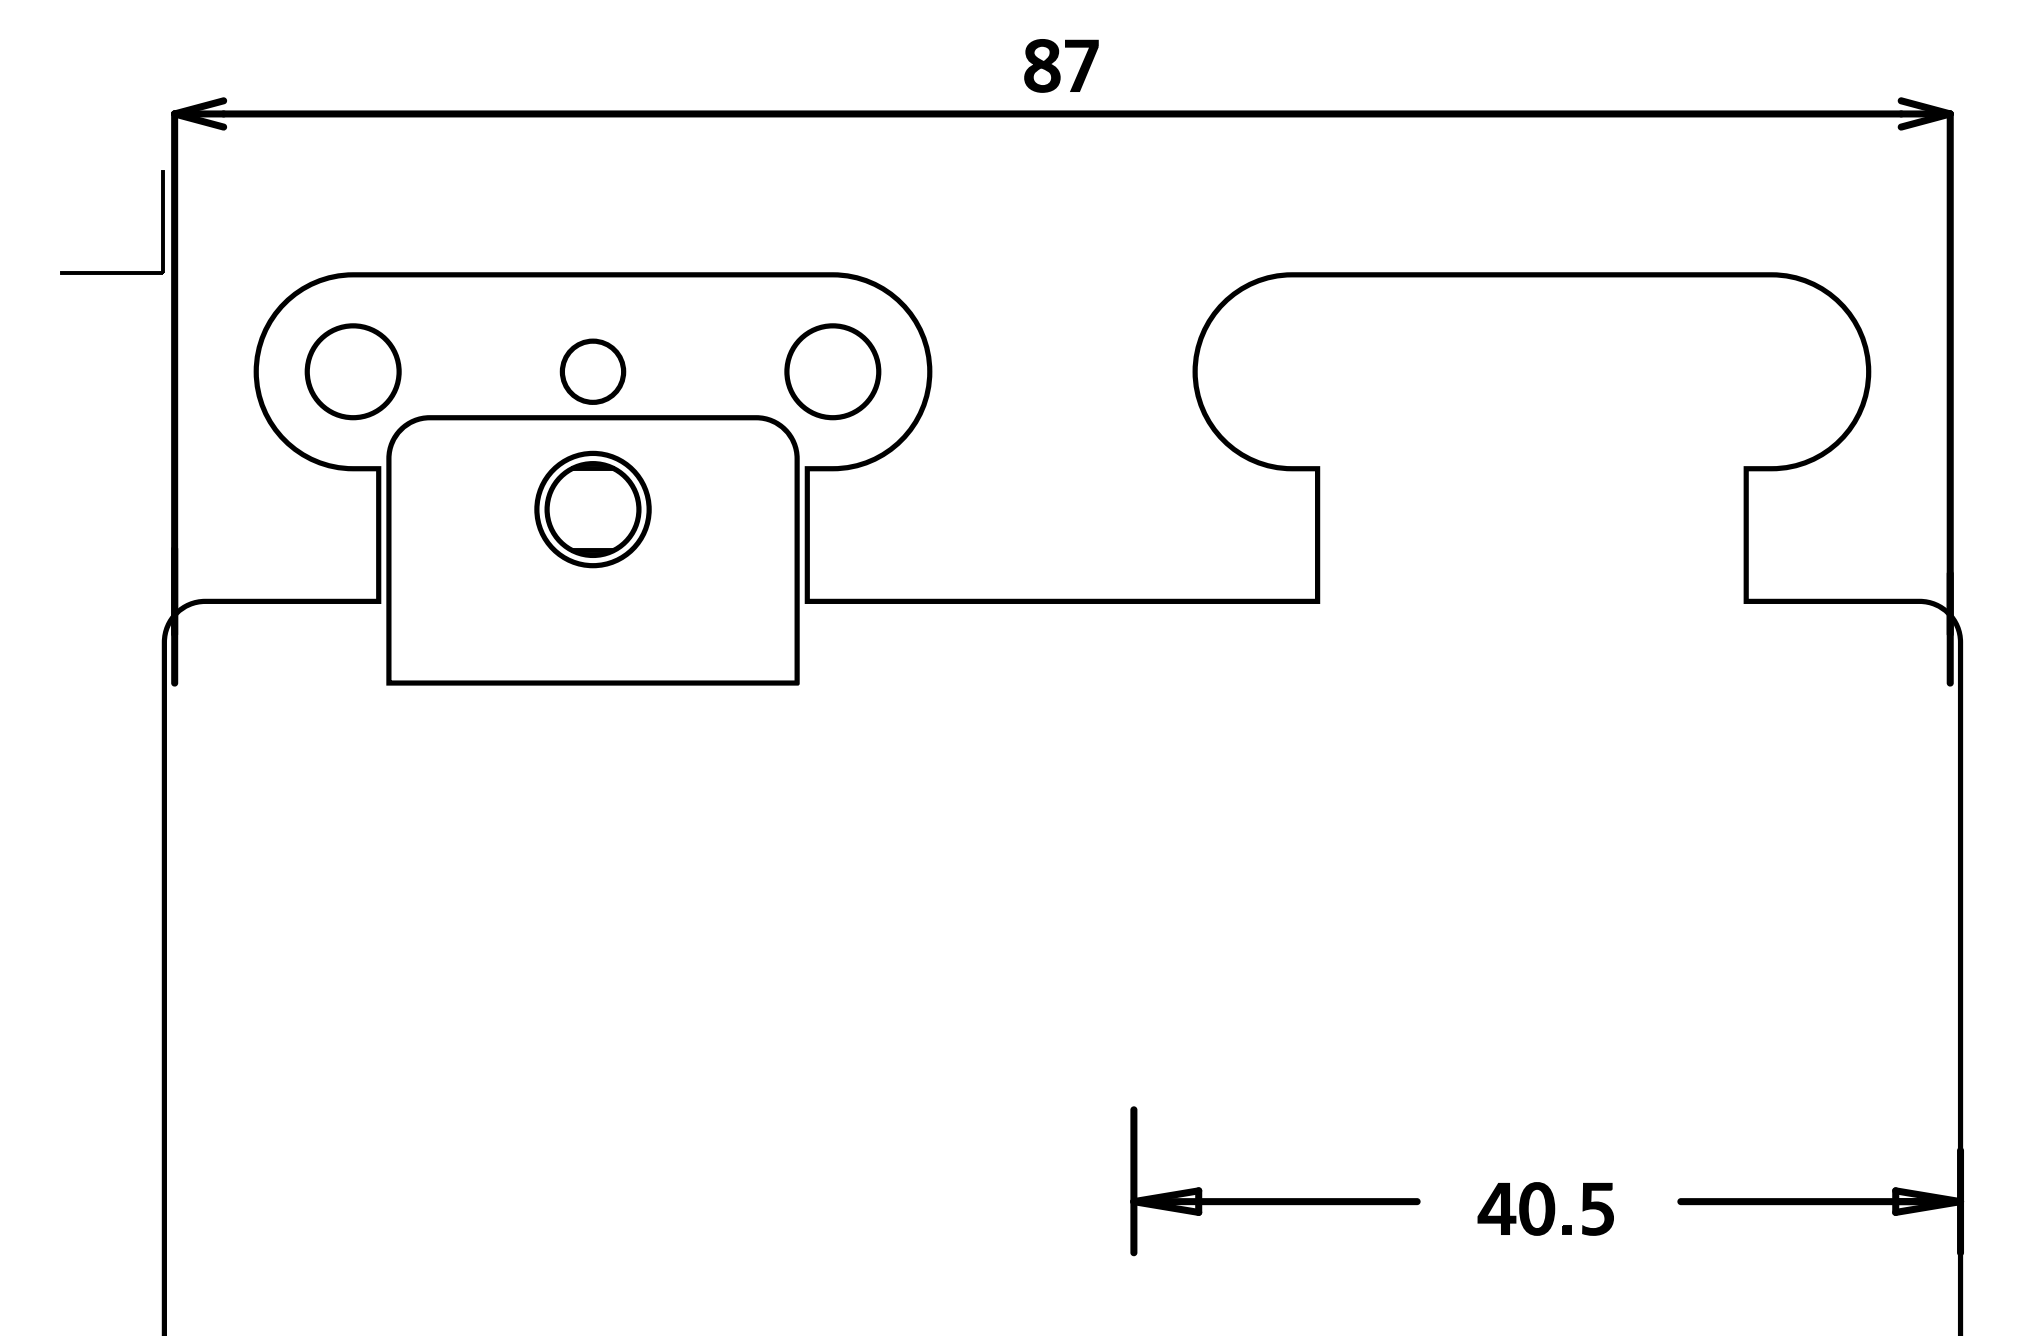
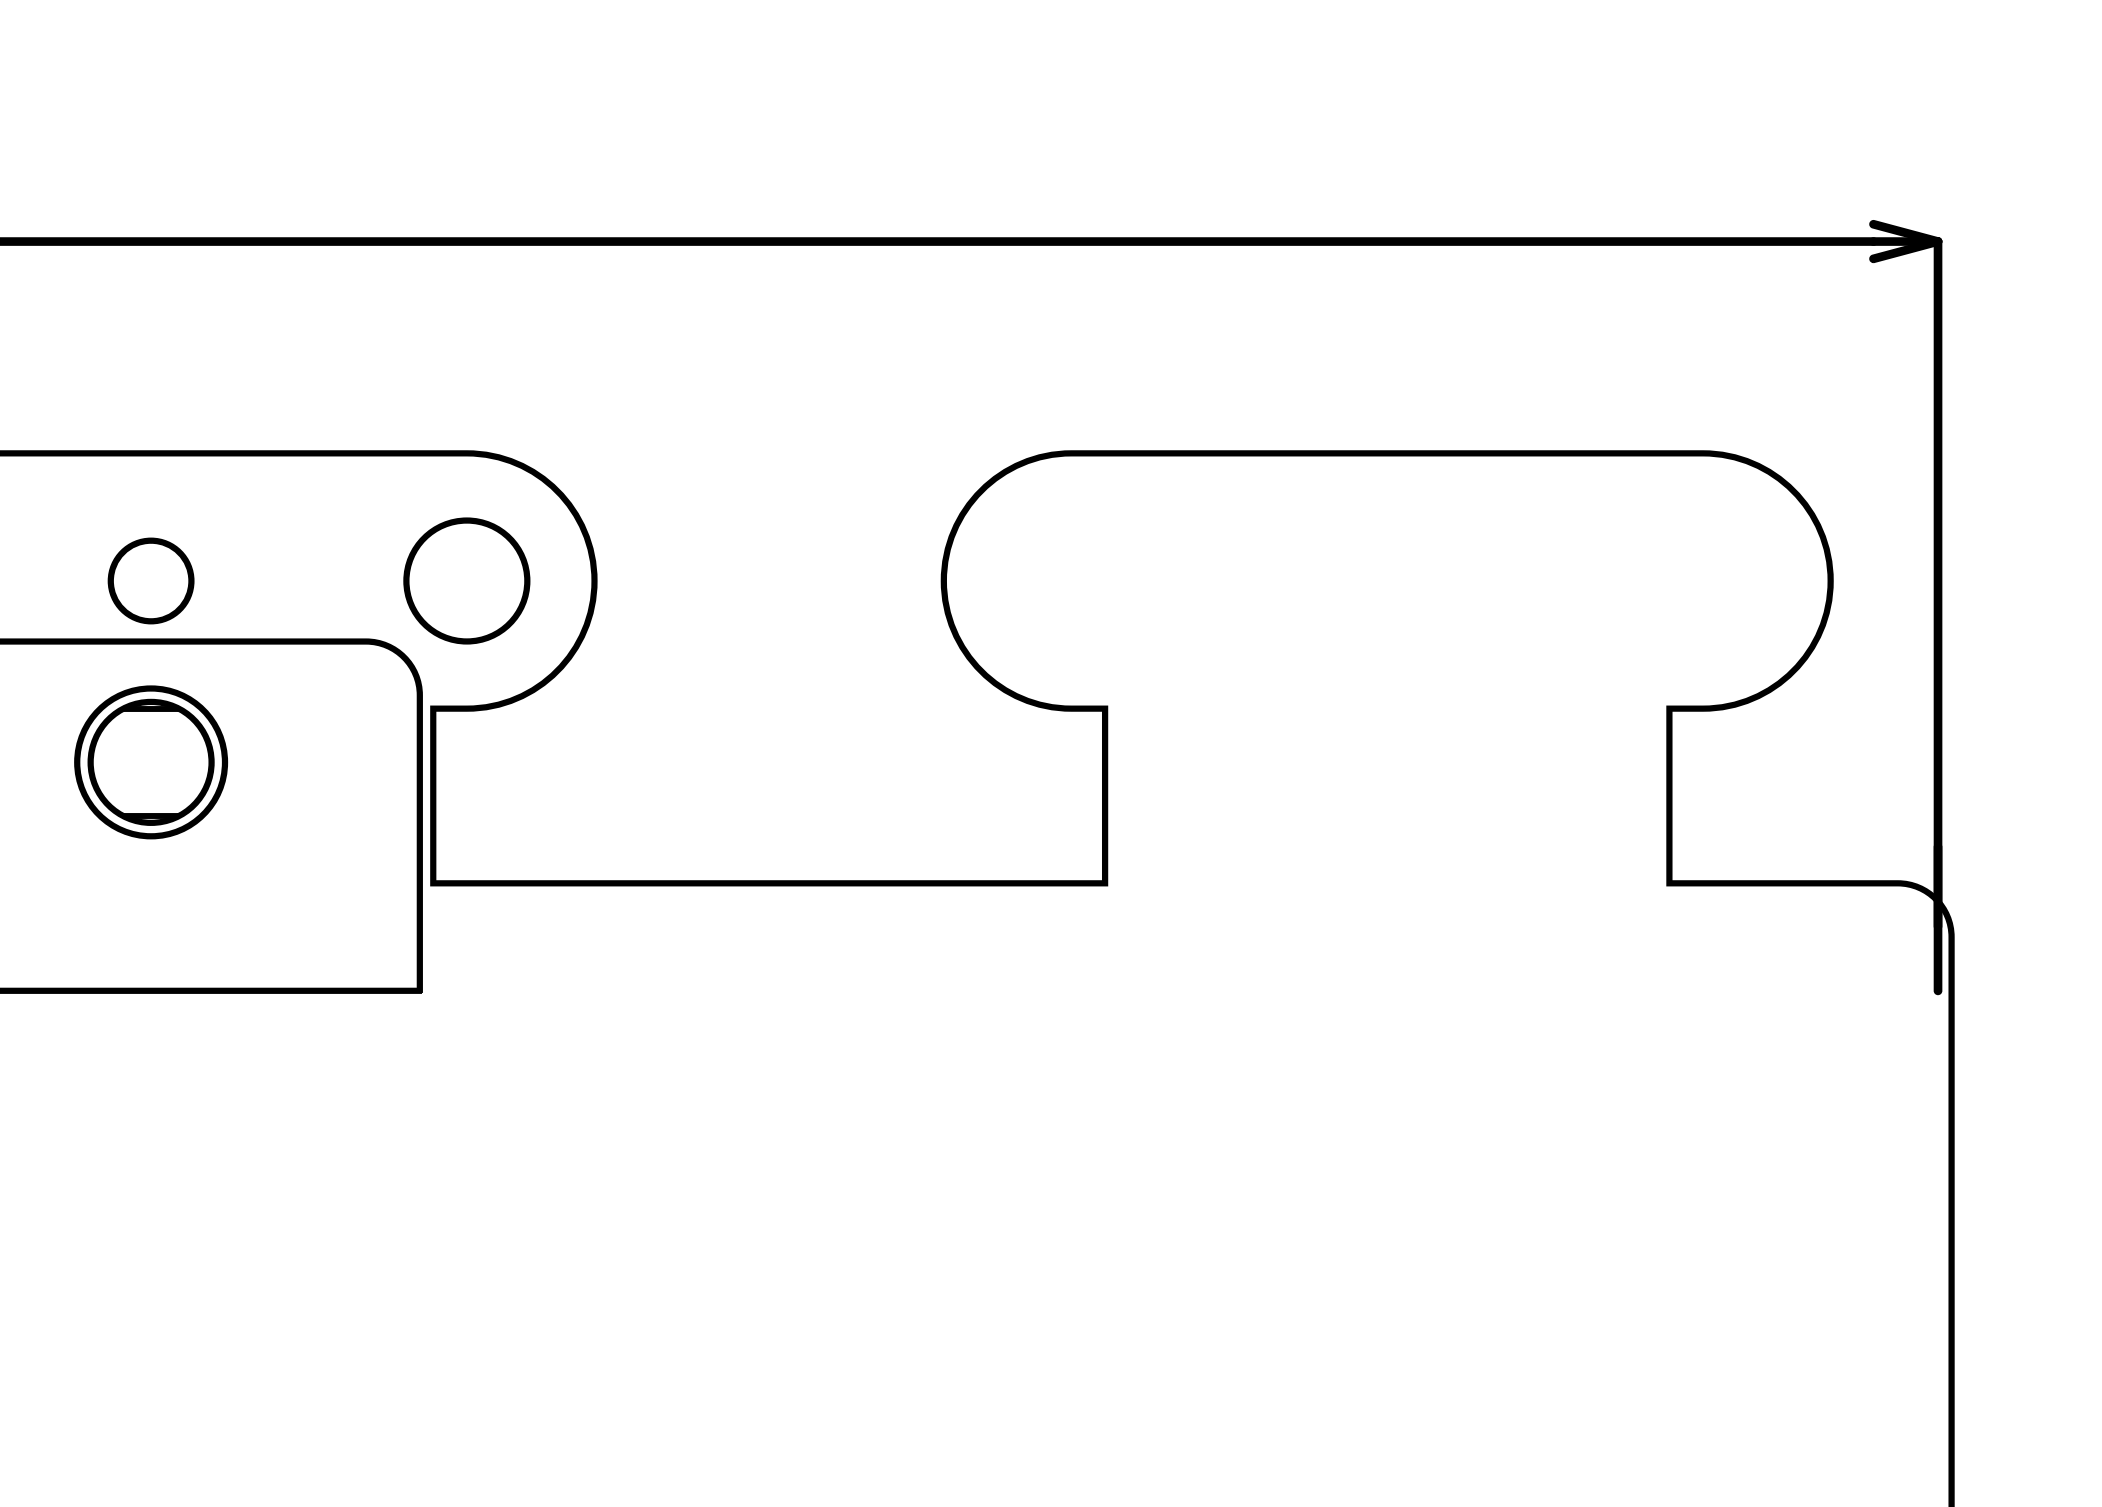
part: (1061, 65) -> (767, 177), removed

